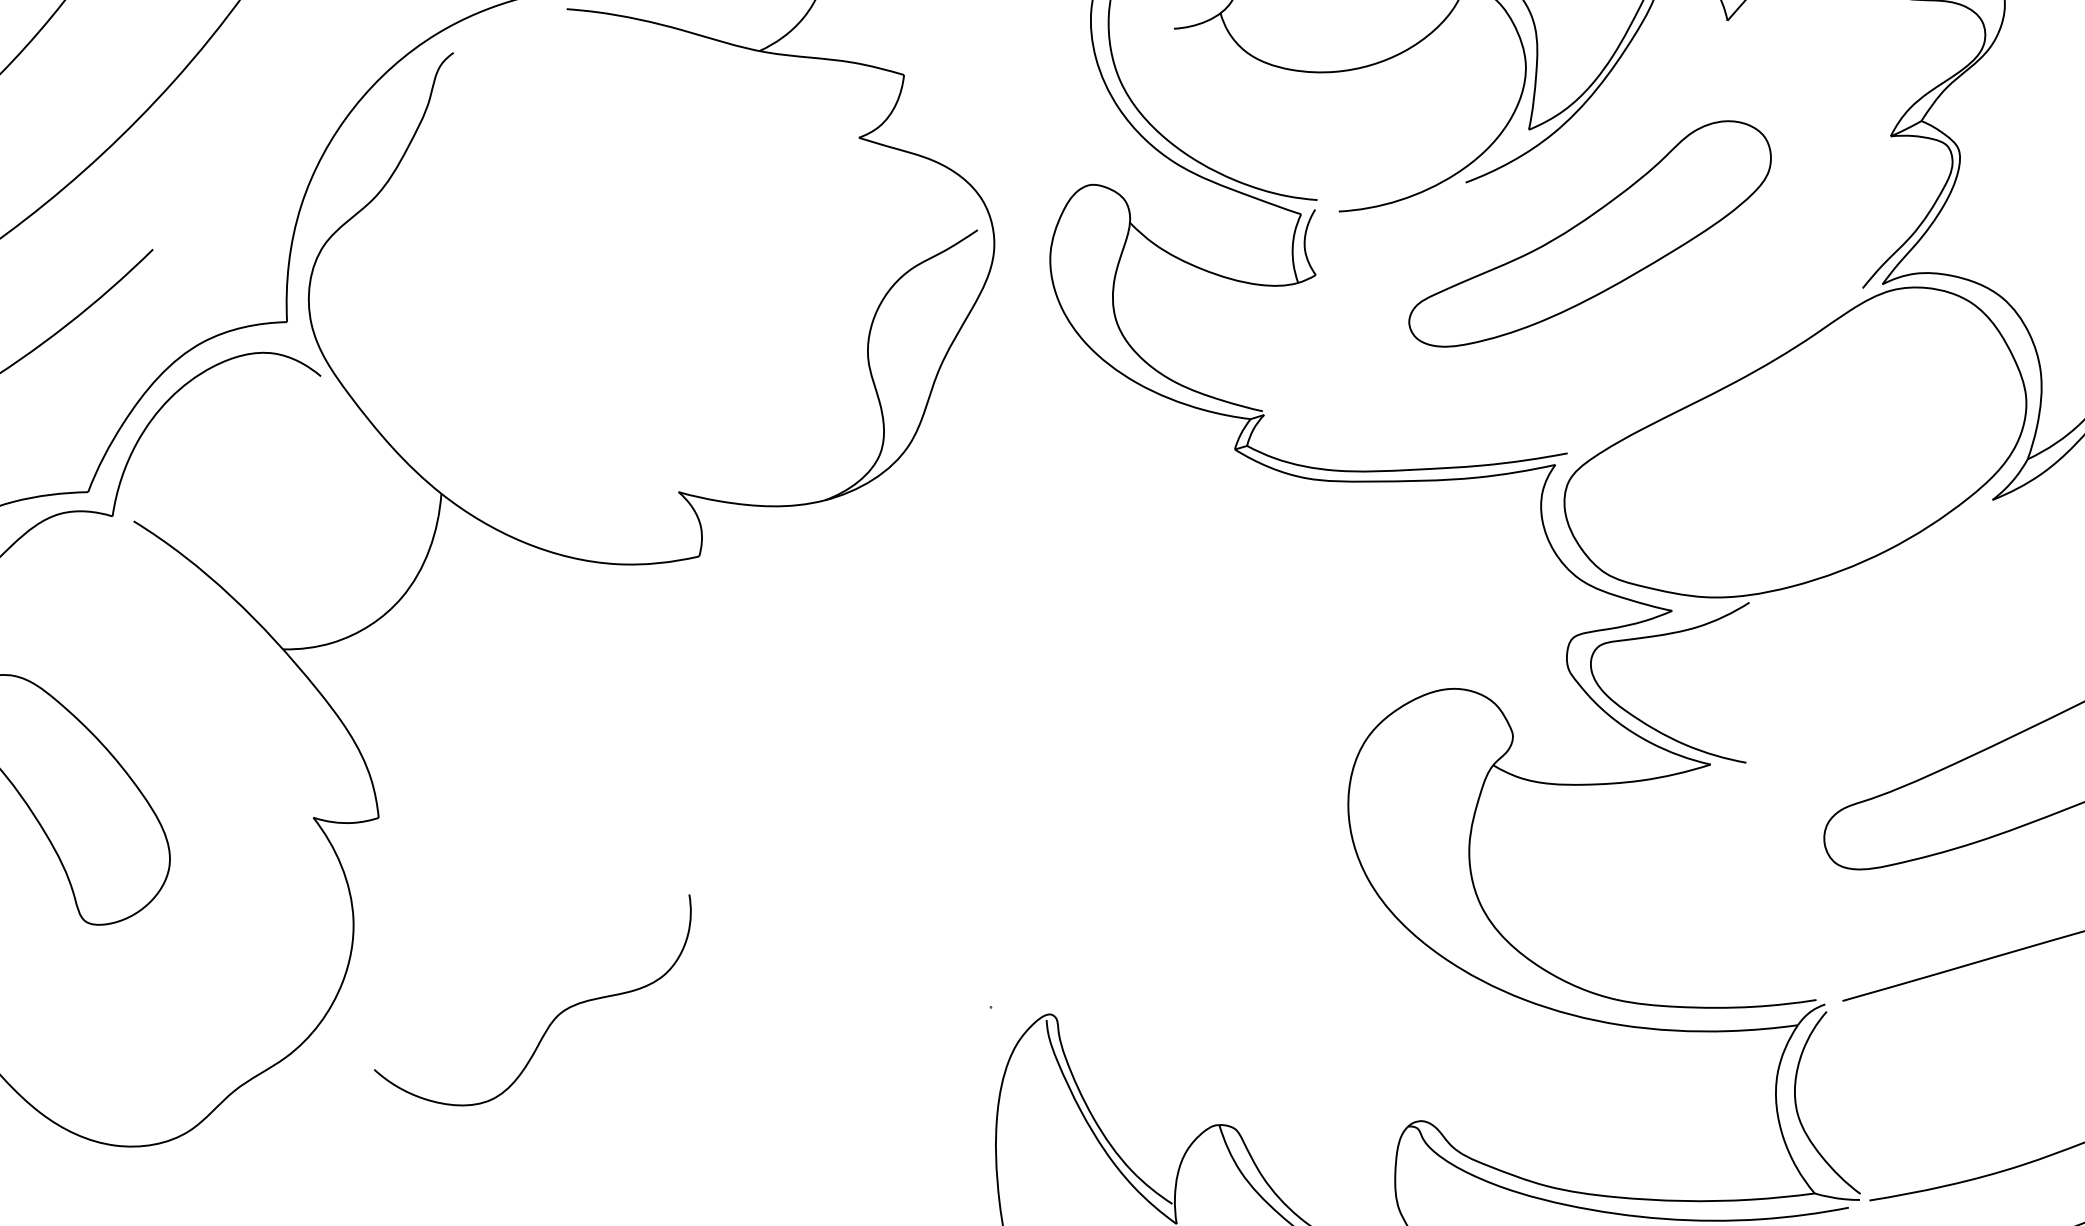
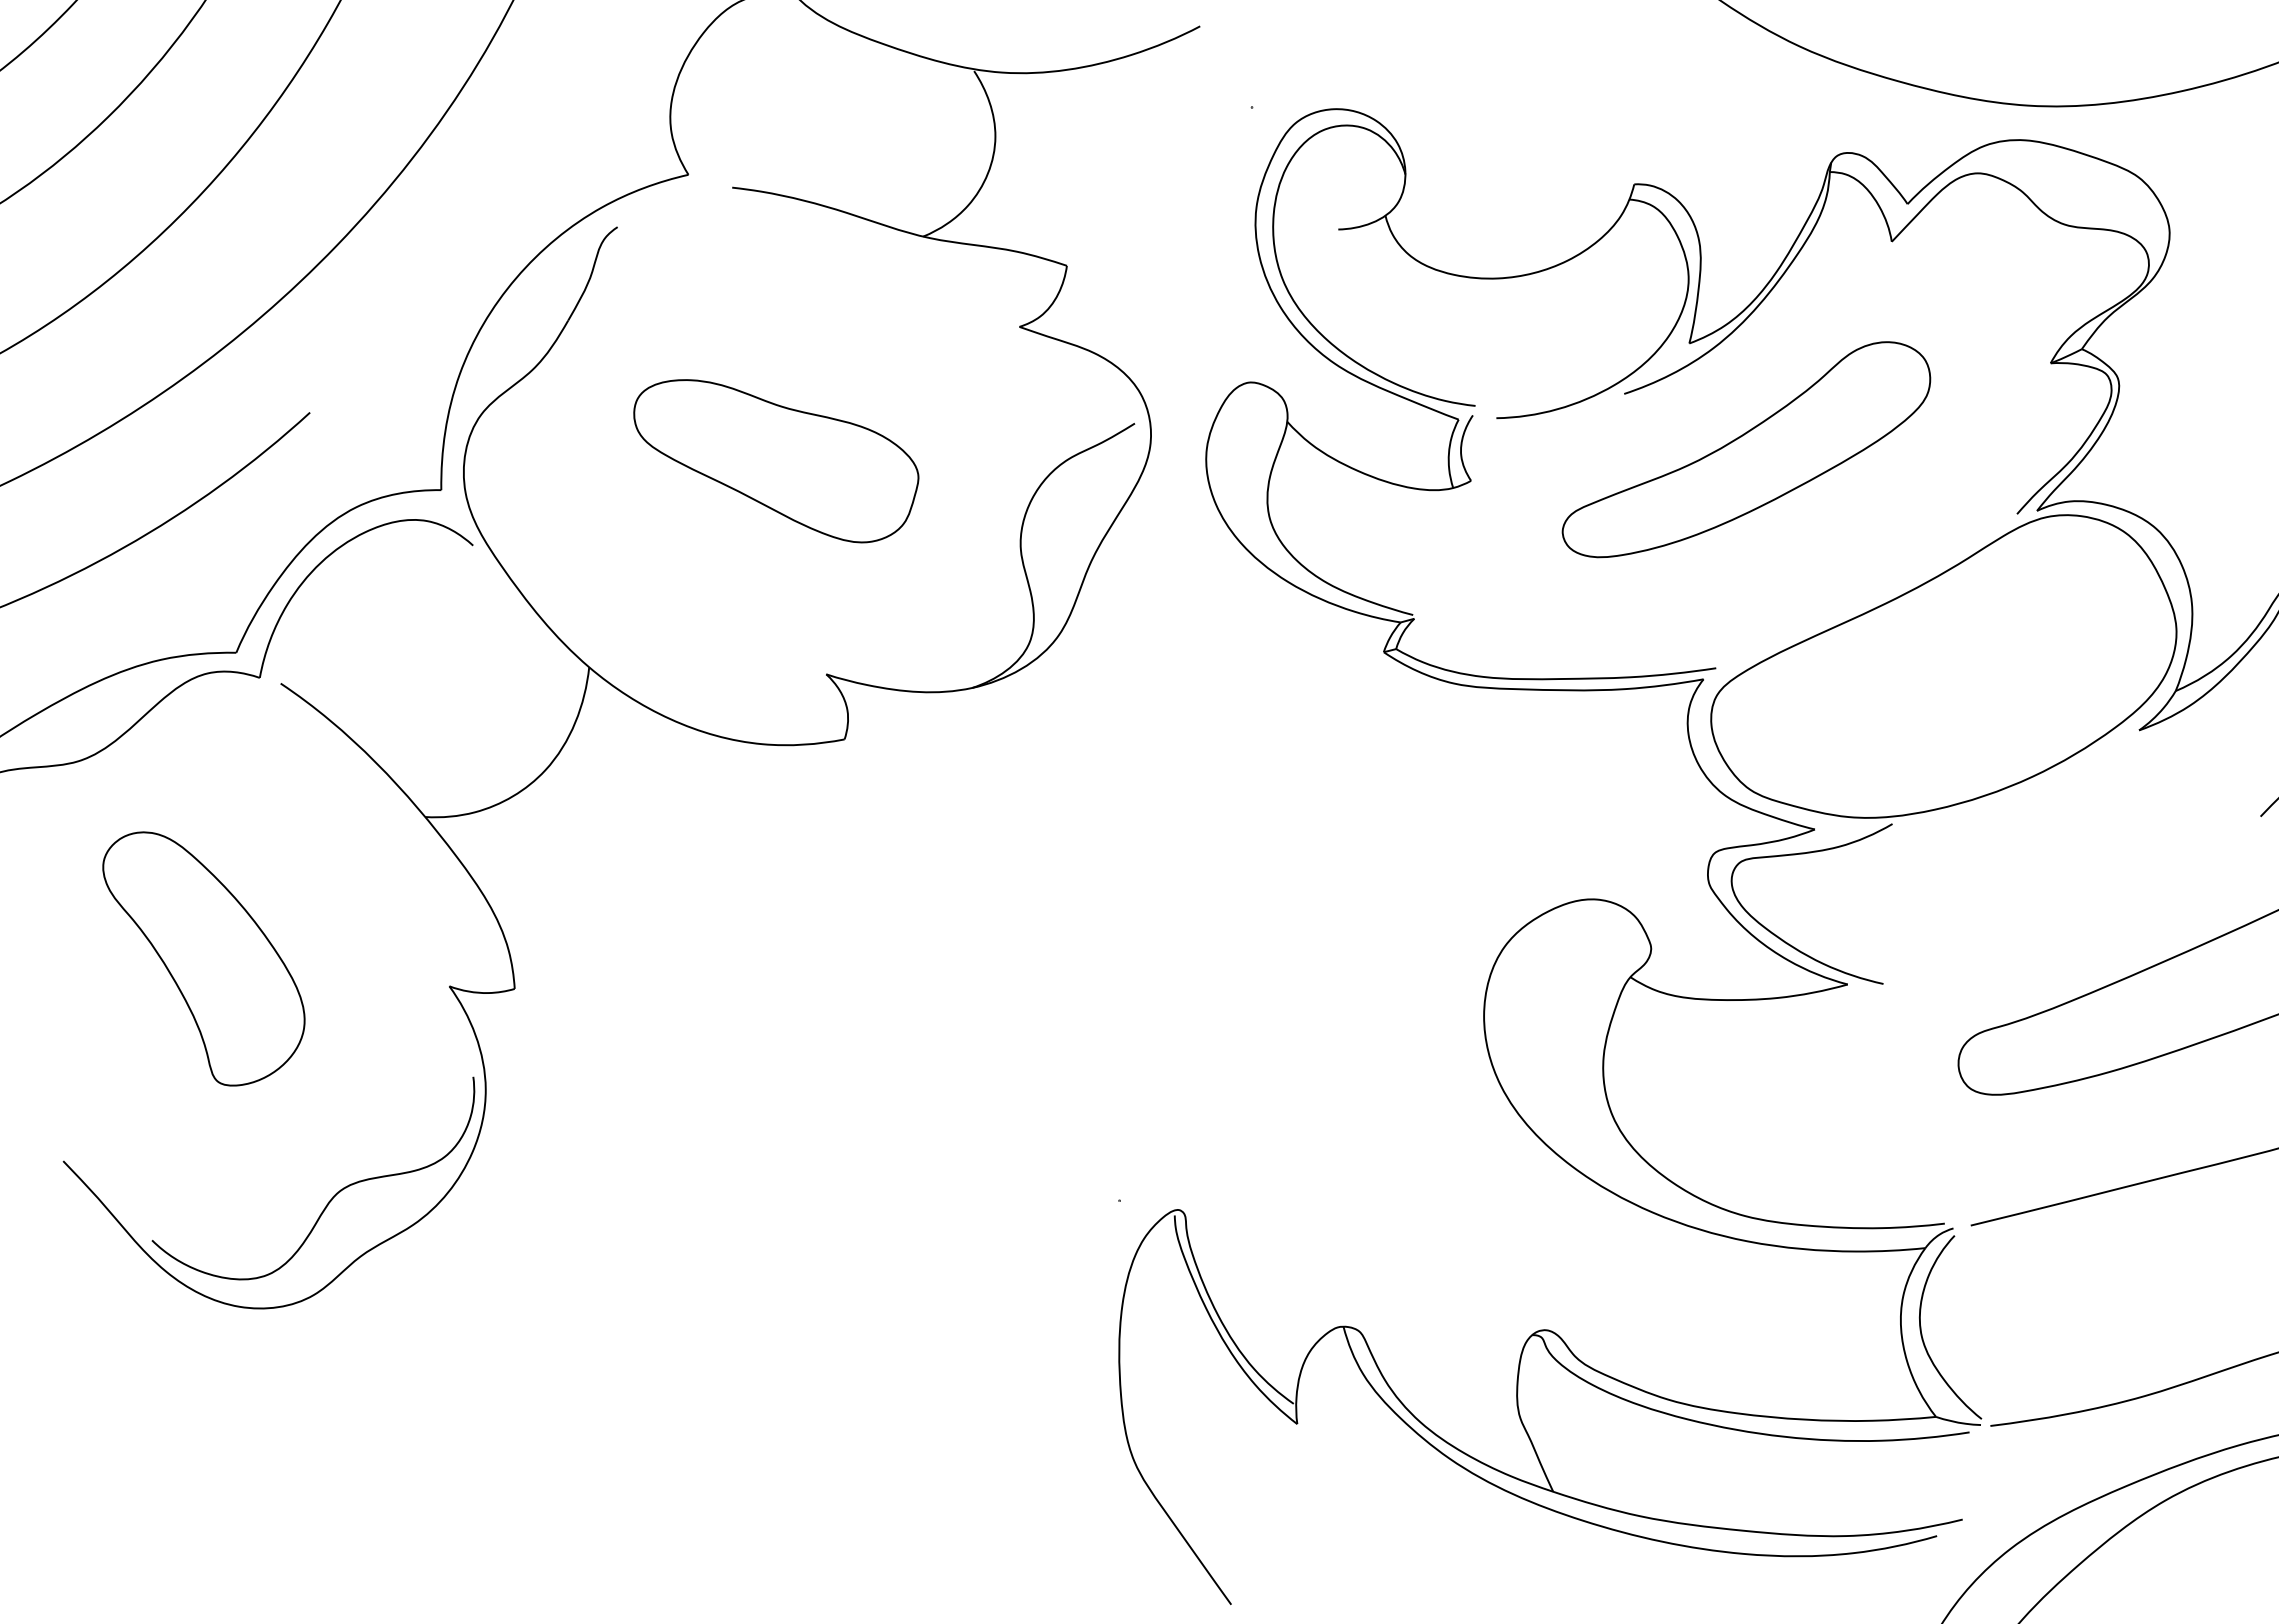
part: (620, 281) -> (776, 461), added
curve: (552, 1019) -> (332, 1196), moved

